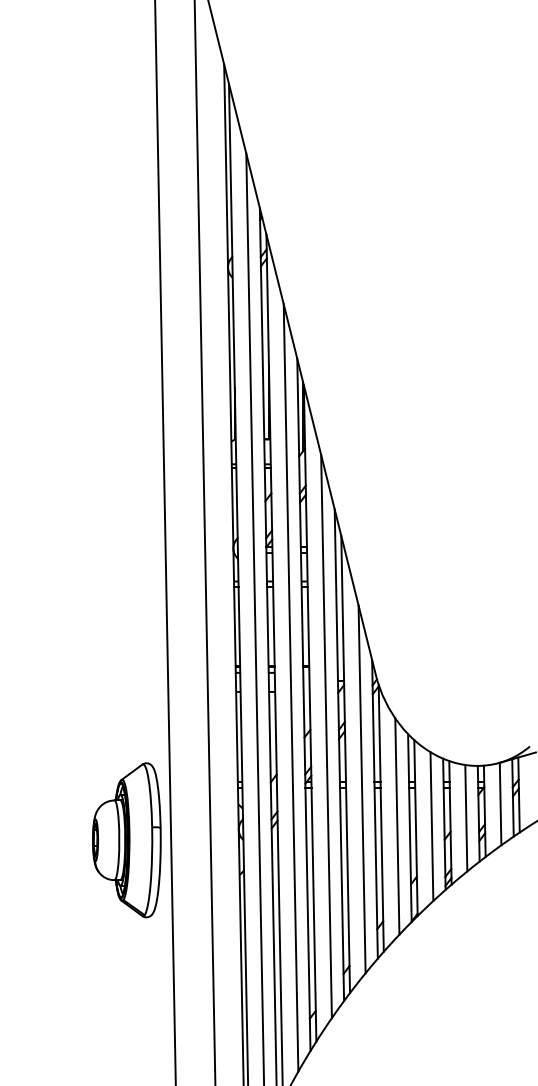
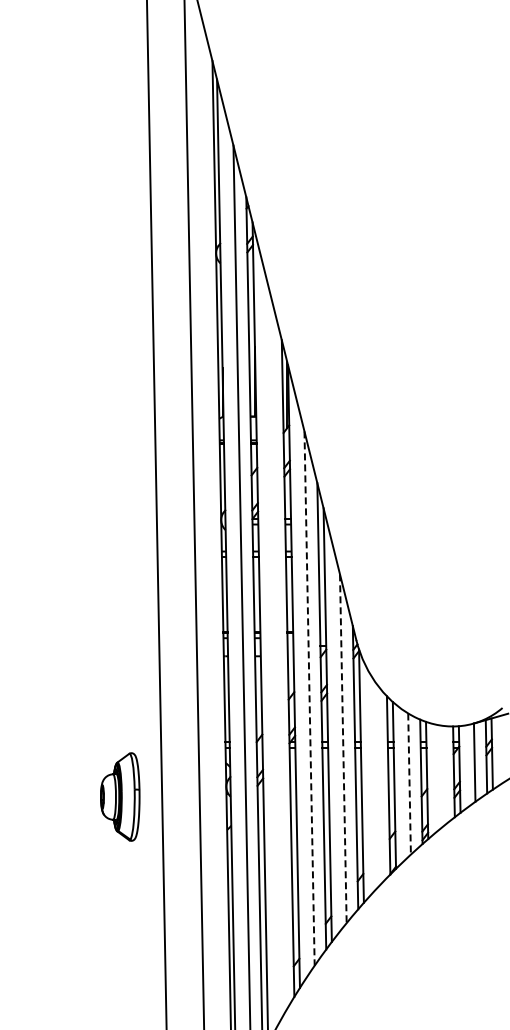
line: (290, 687) -> (275, 652), removed
line: (326, 737) -> (309, 699), solid -> dashed
line: (362, 790) -> (343, 749), solid -> dashed
line: (466, 817) -> (442, 775), removed
line: (397, 826) -> (376, 783), removed
line: (431, 827) -> (409, 784), solid -> dashed
part: (127, 839) -> (120, 796), size x0.6

